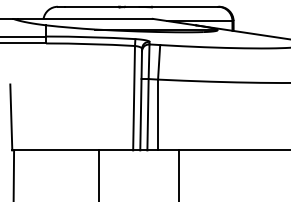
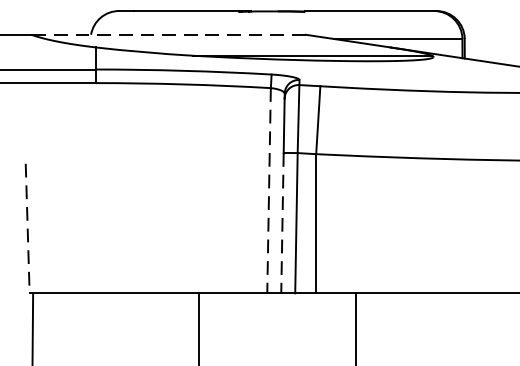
line: (84, 18) -> (171, 34), solid -> dashed
line: (134, 98) -> (269, 191), solid -> dashed
line: (140, 114) -> (281, 222), solid -> dashed
line: (11, 117) -> (28, 228), solid -> dashed

